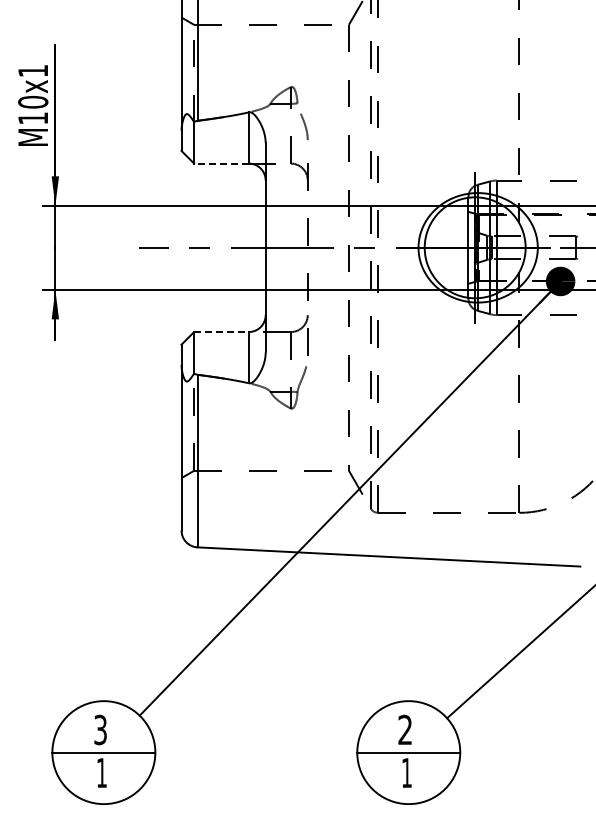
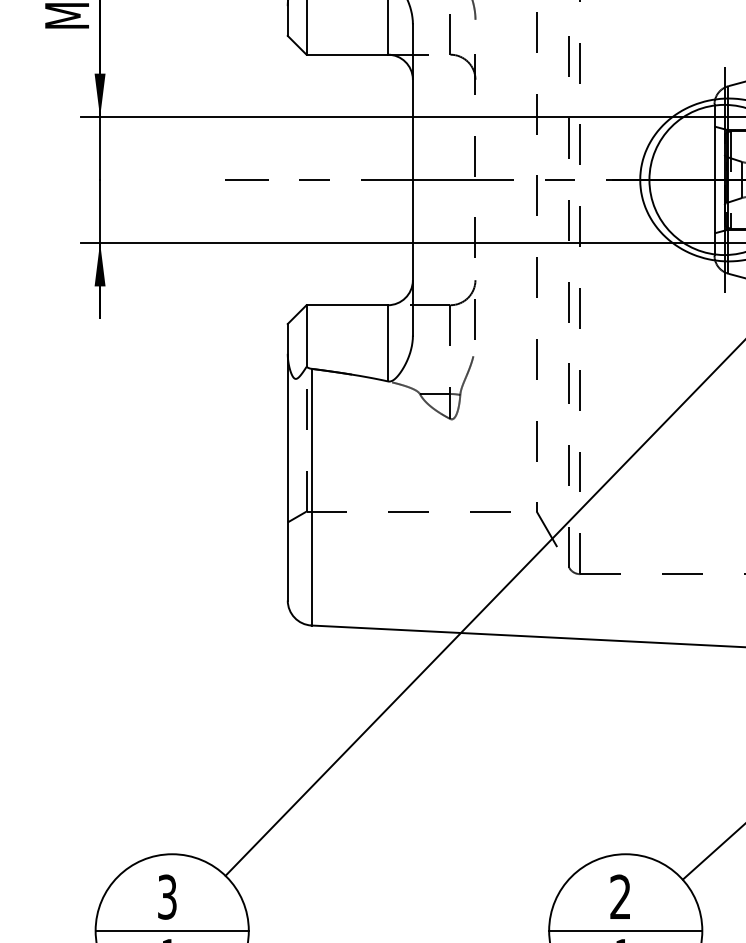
line: (221, 163) -> (347, 54), dashed -> solid
line: (222, 332) -> (348, 305), dashed -> solid

